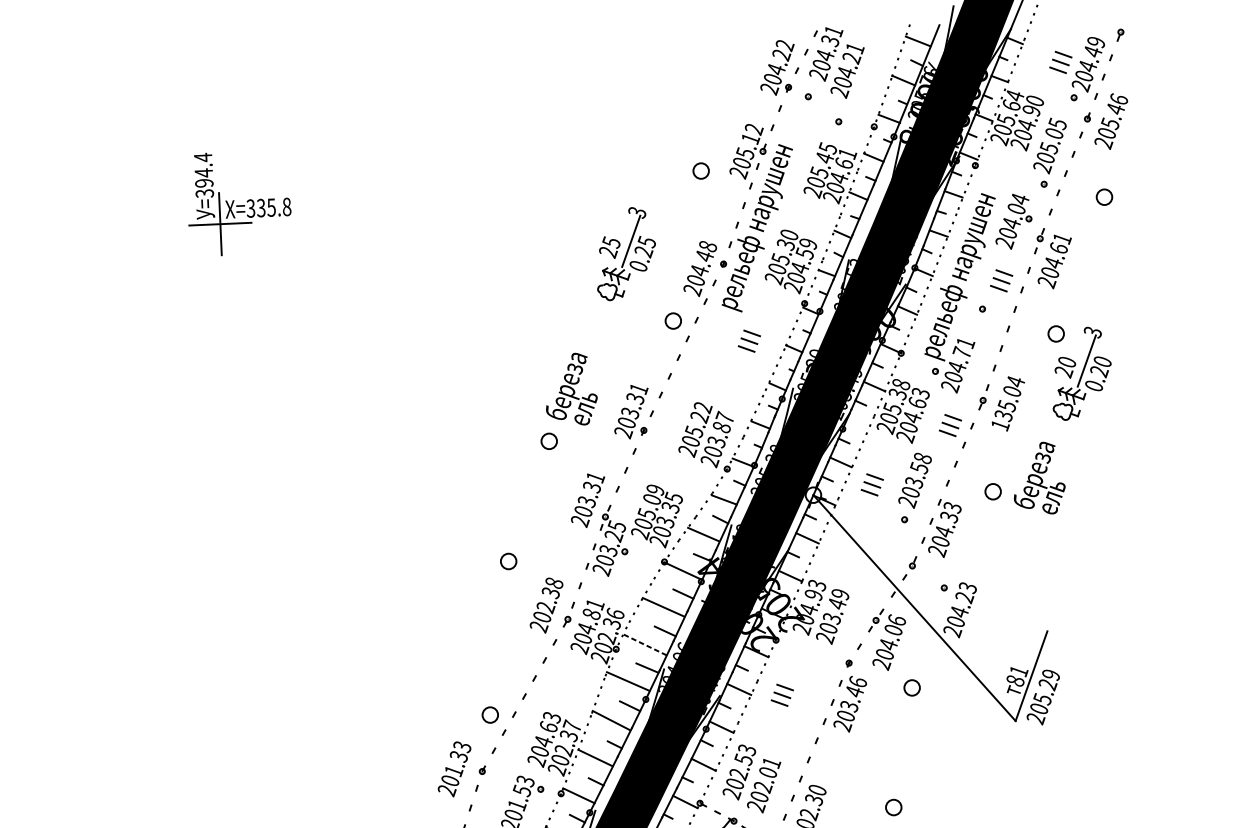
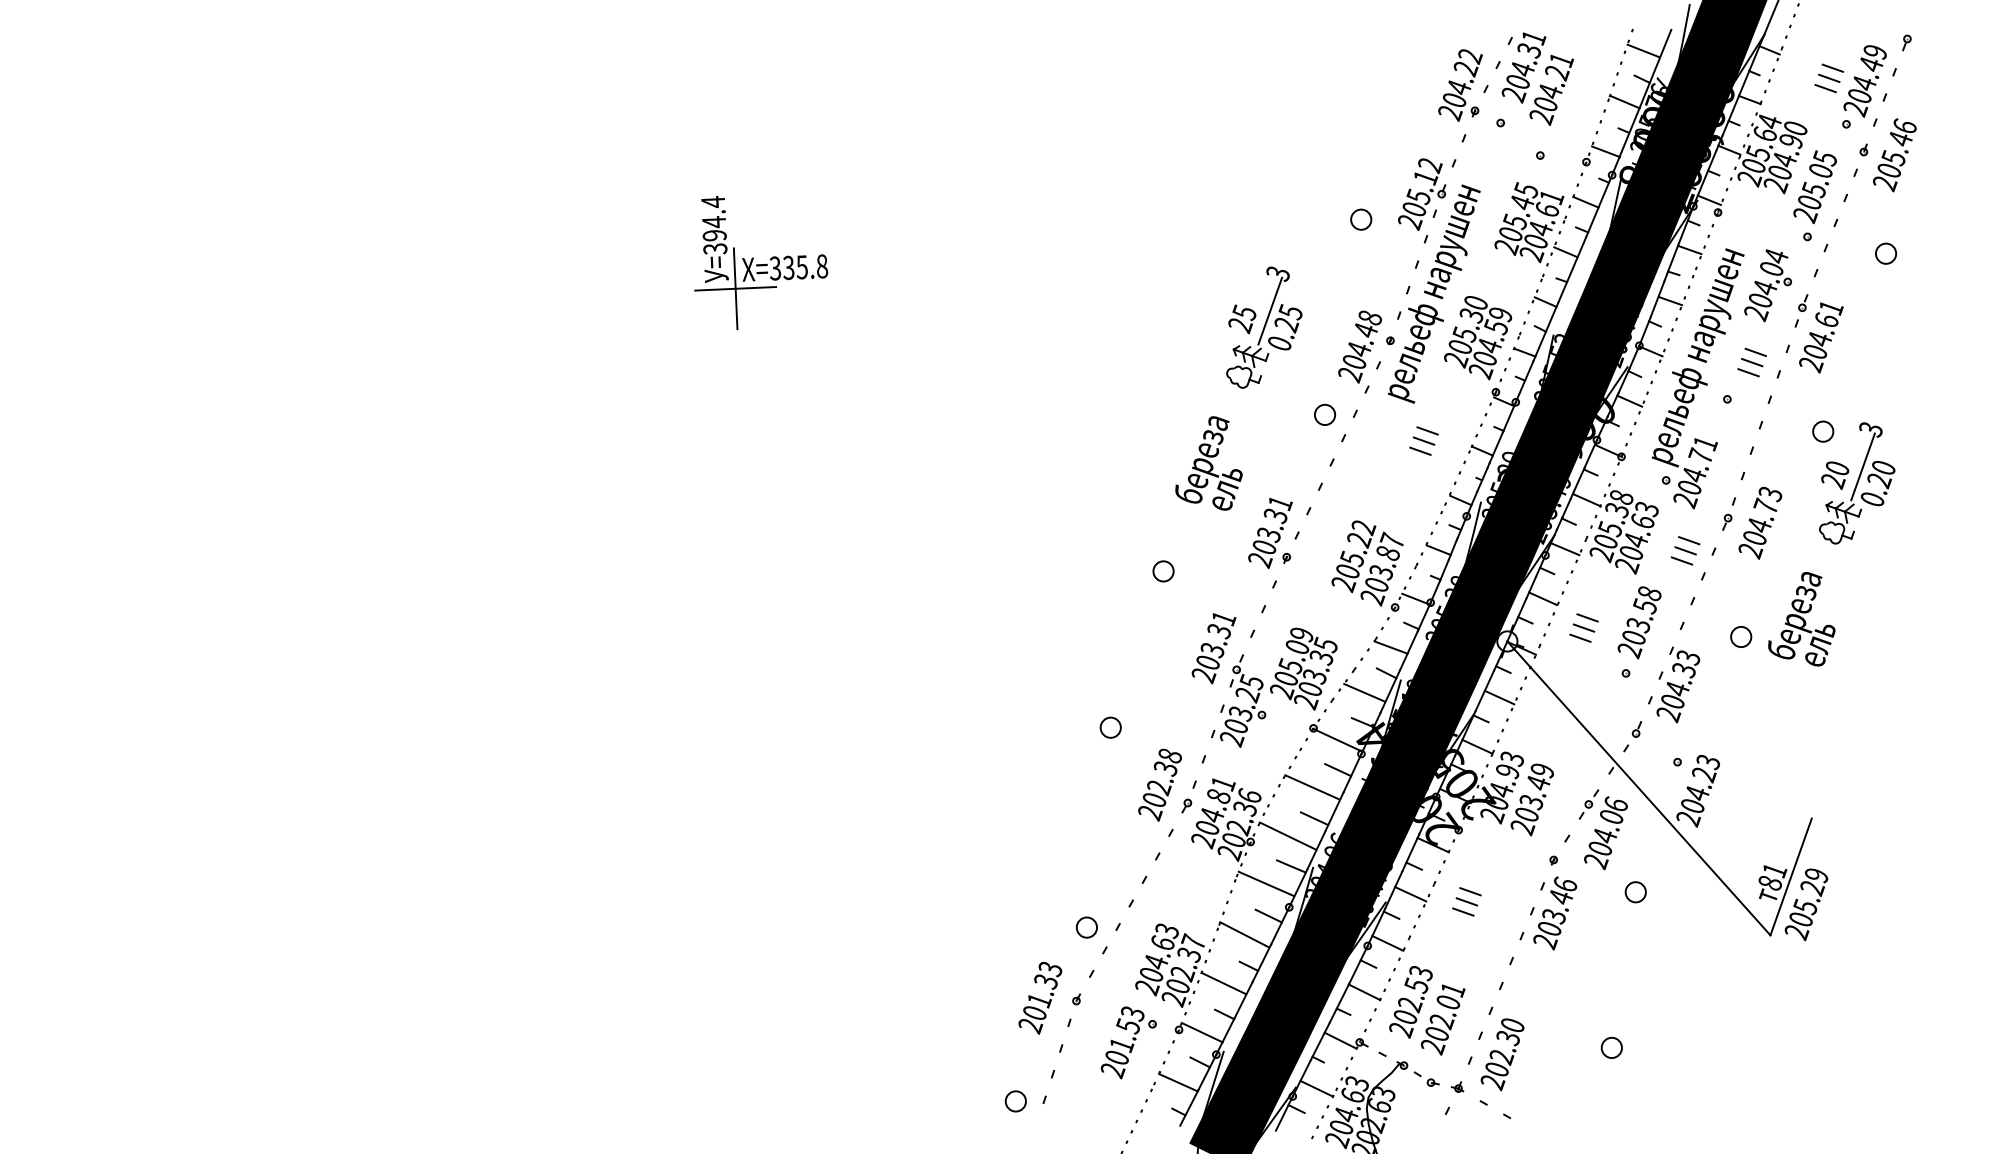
text: (571, 389) -> (1208, 463), moved
text: (1007, 403) -> (1760, 522), 135.04 -> 204.73
line: (857, 424) -> (1564, 549), added
line: (644, 645) -> (1287, 836), dashed -> solid

